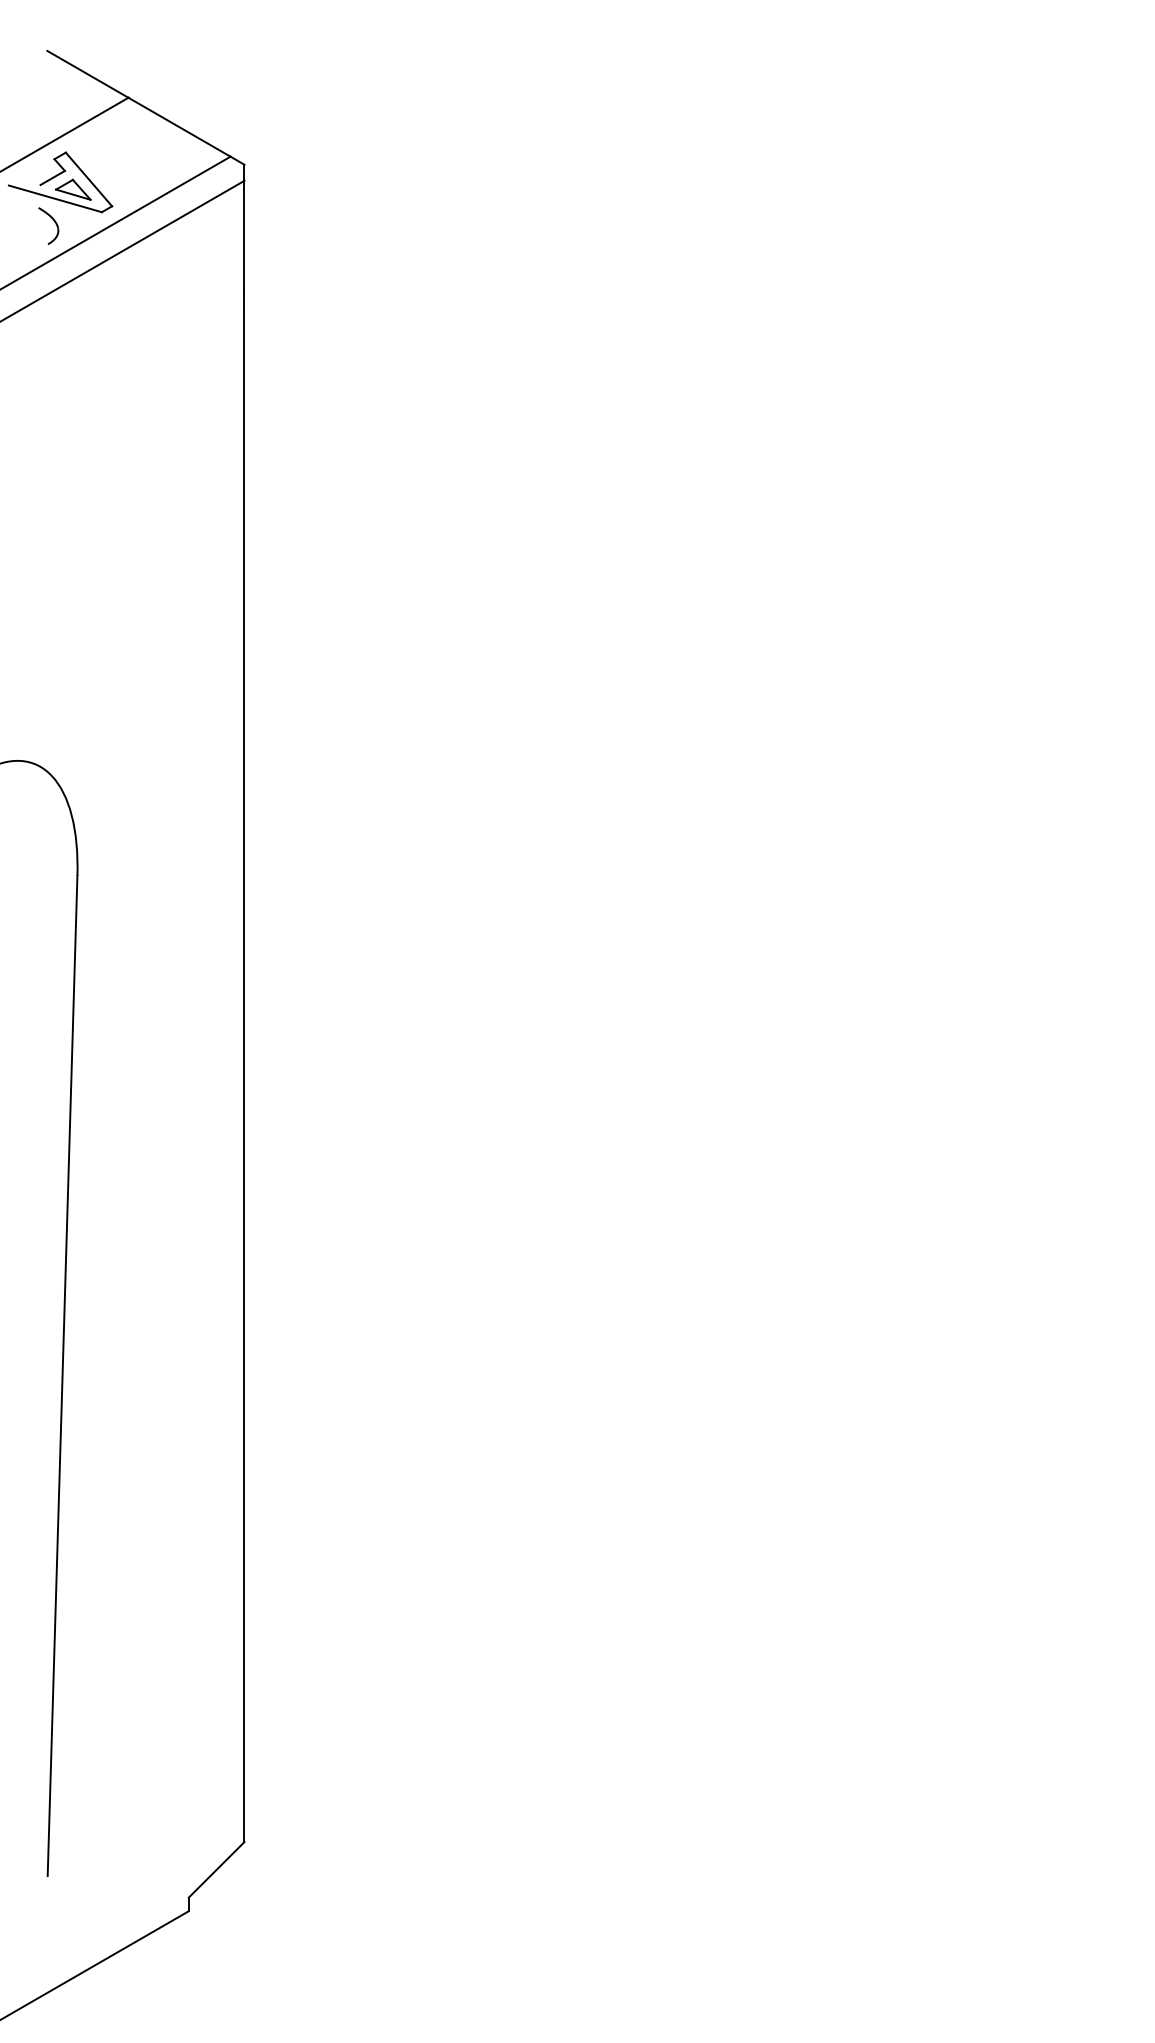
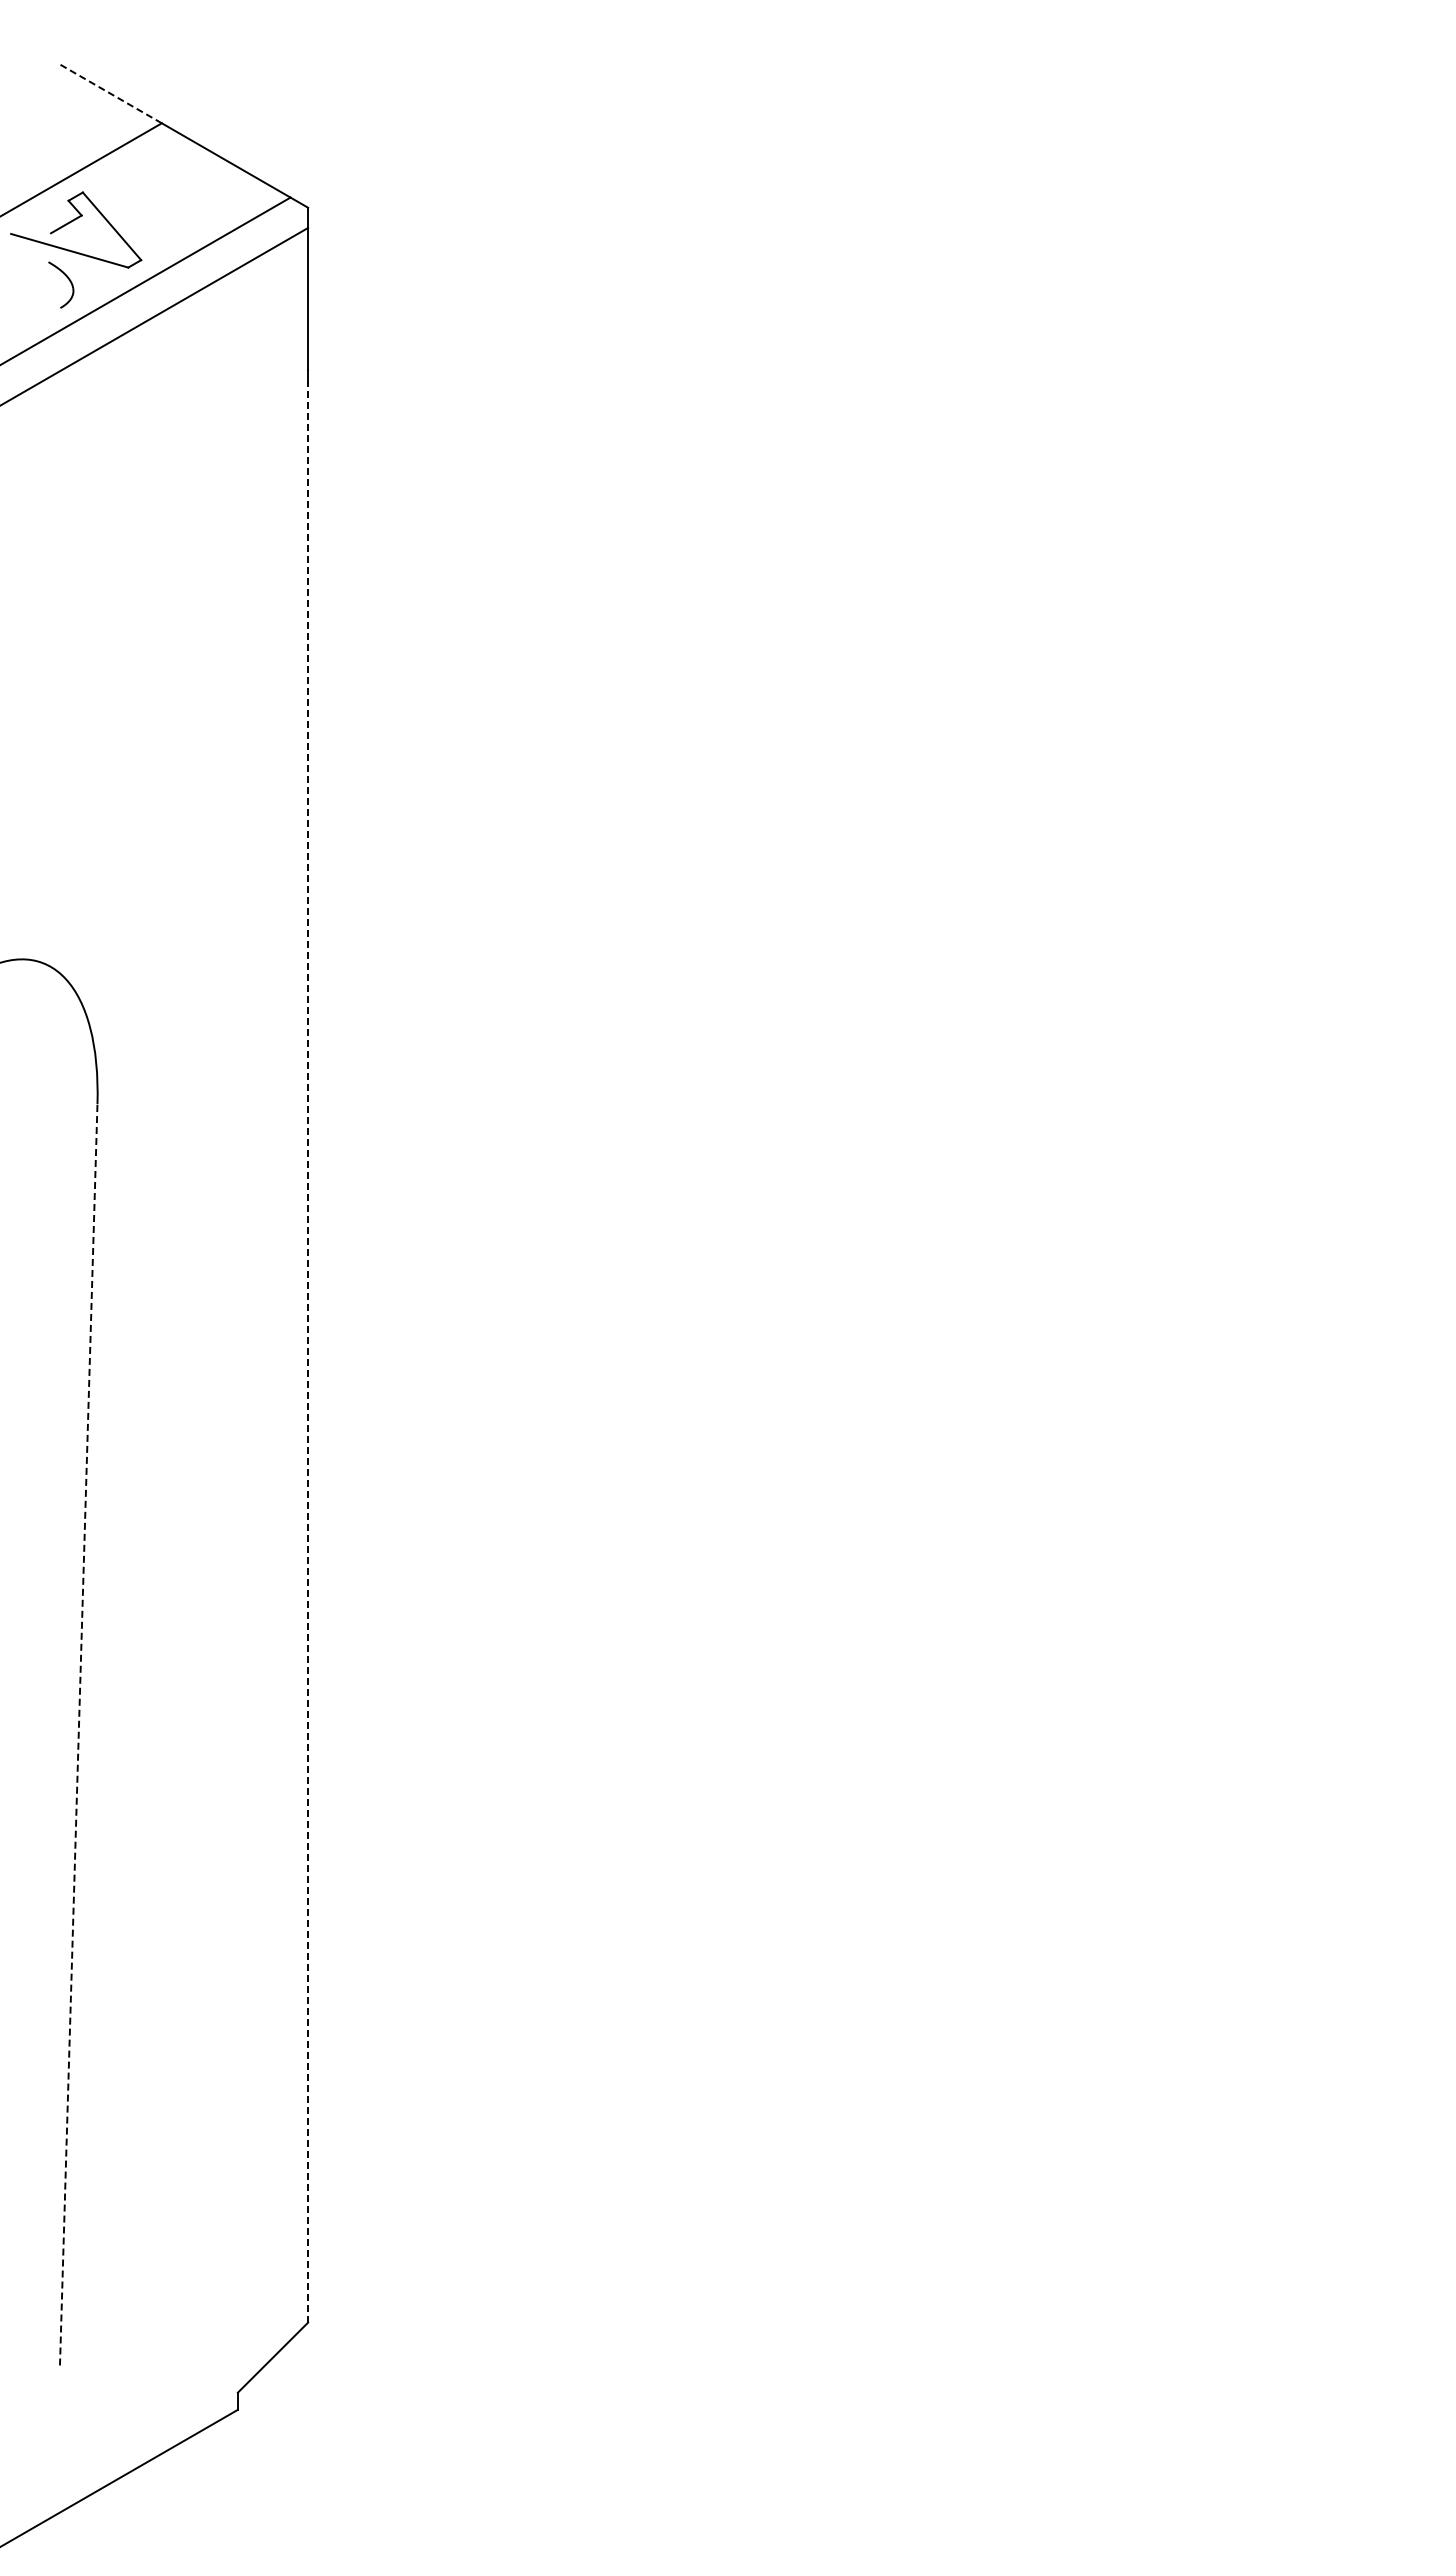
line: (87, 74) -> (110, 93), solid -> dashed
part: (73, 189) -> (92, 238), removed
line: (244, 1072) -> (308, 1352), solid -> dashed
line: (62, 1375) -> (78, 1734), solid -> dashed

